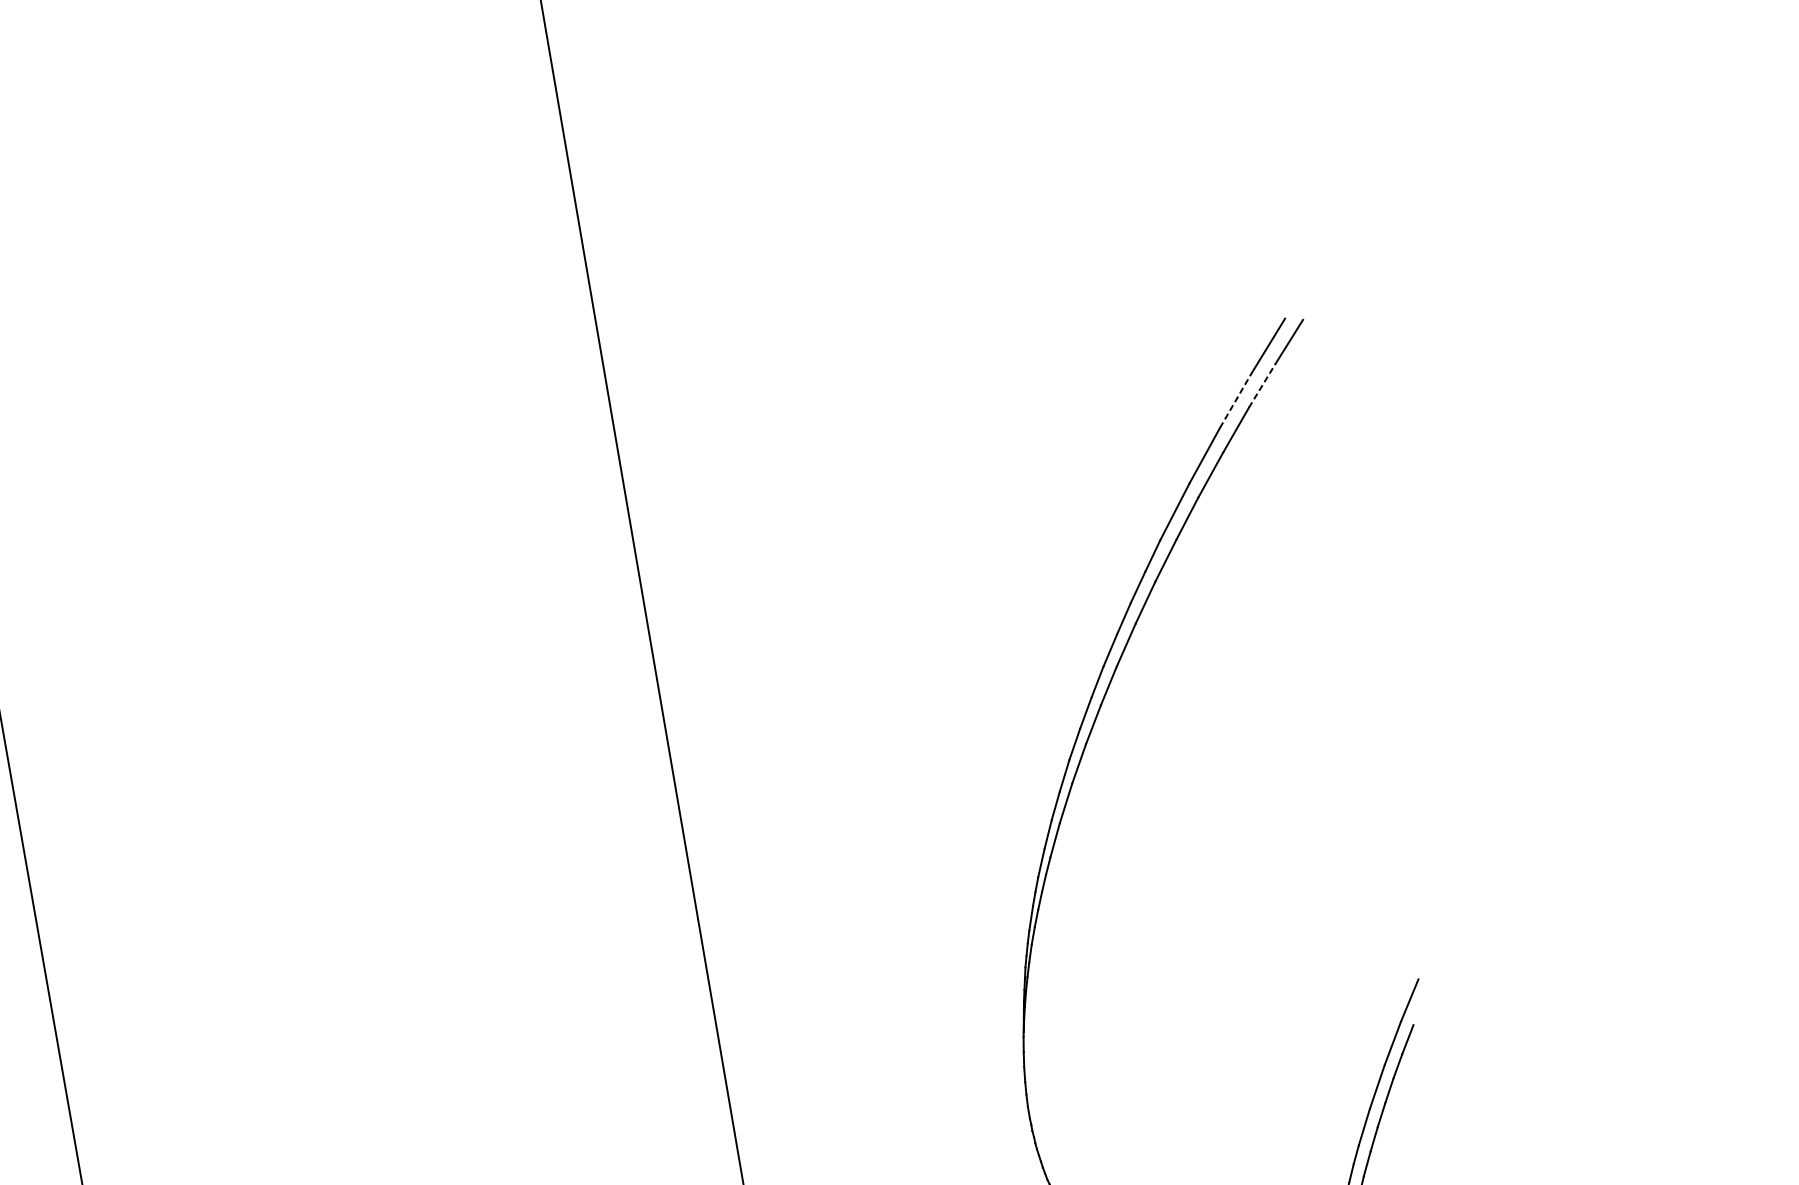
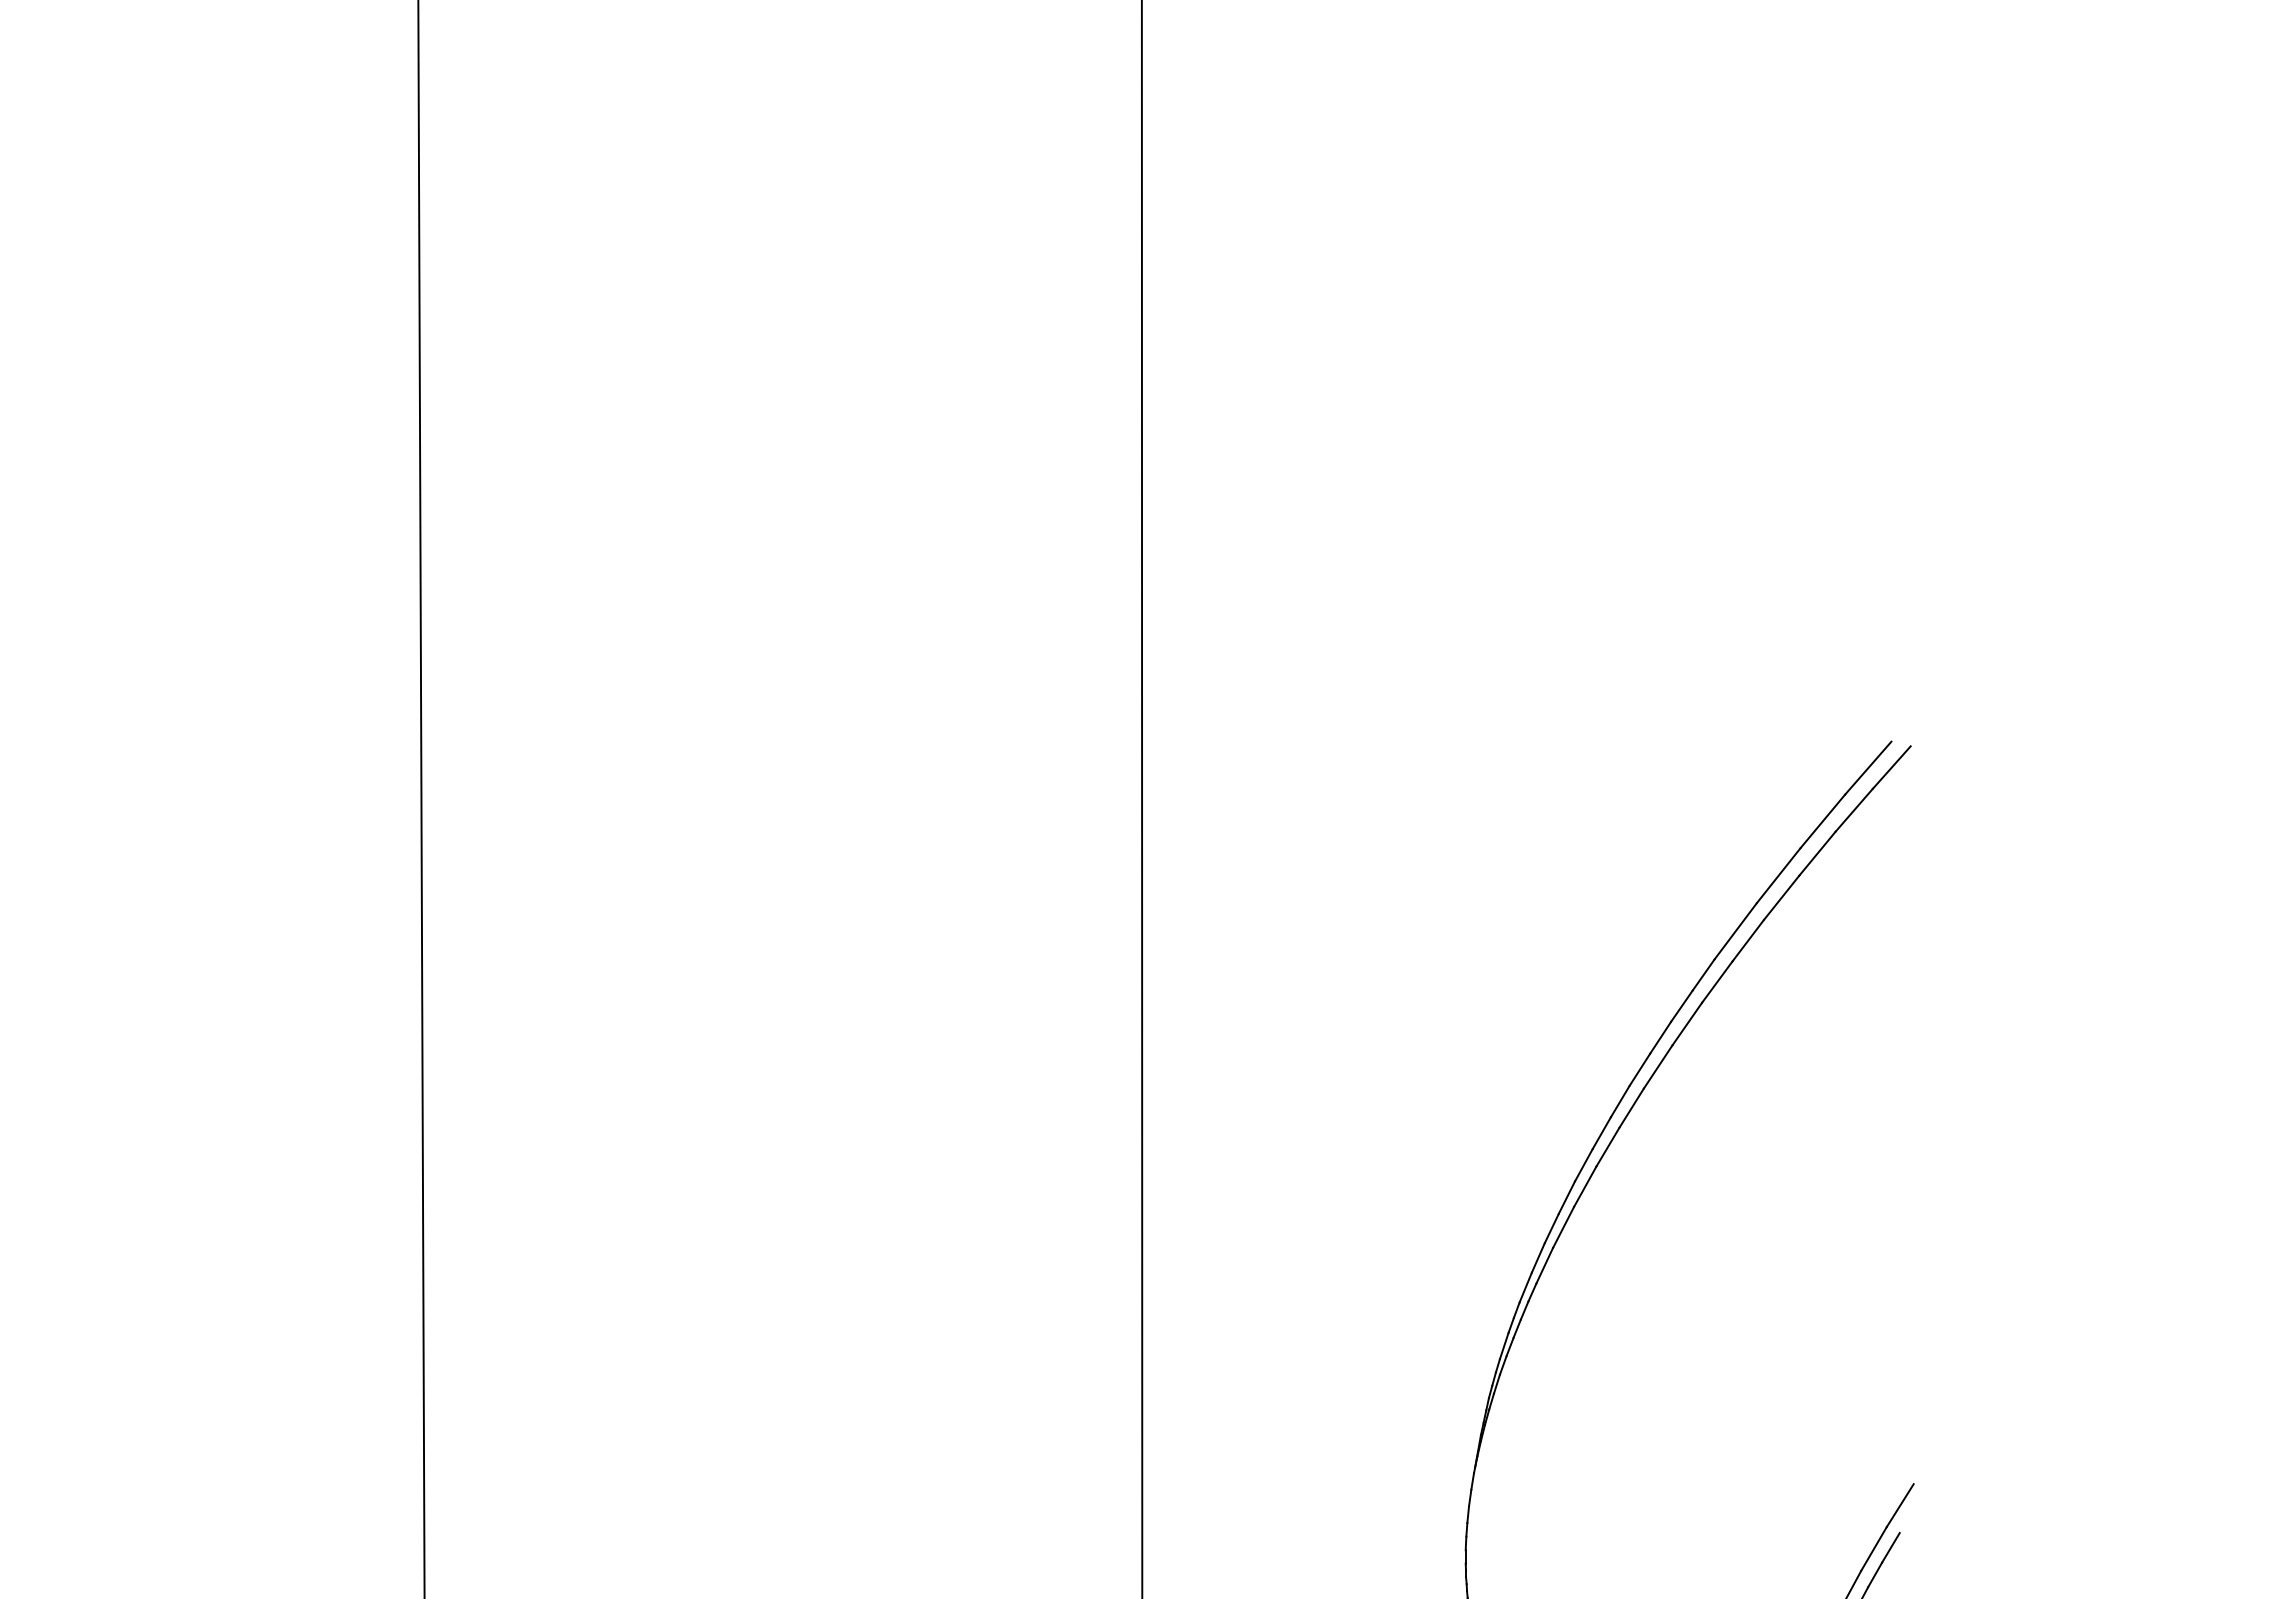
line: (1262, 385) -> (1854, 809), dashed -> solid
line: (1236, 400) -> (1823, 821), dashed -> solid

